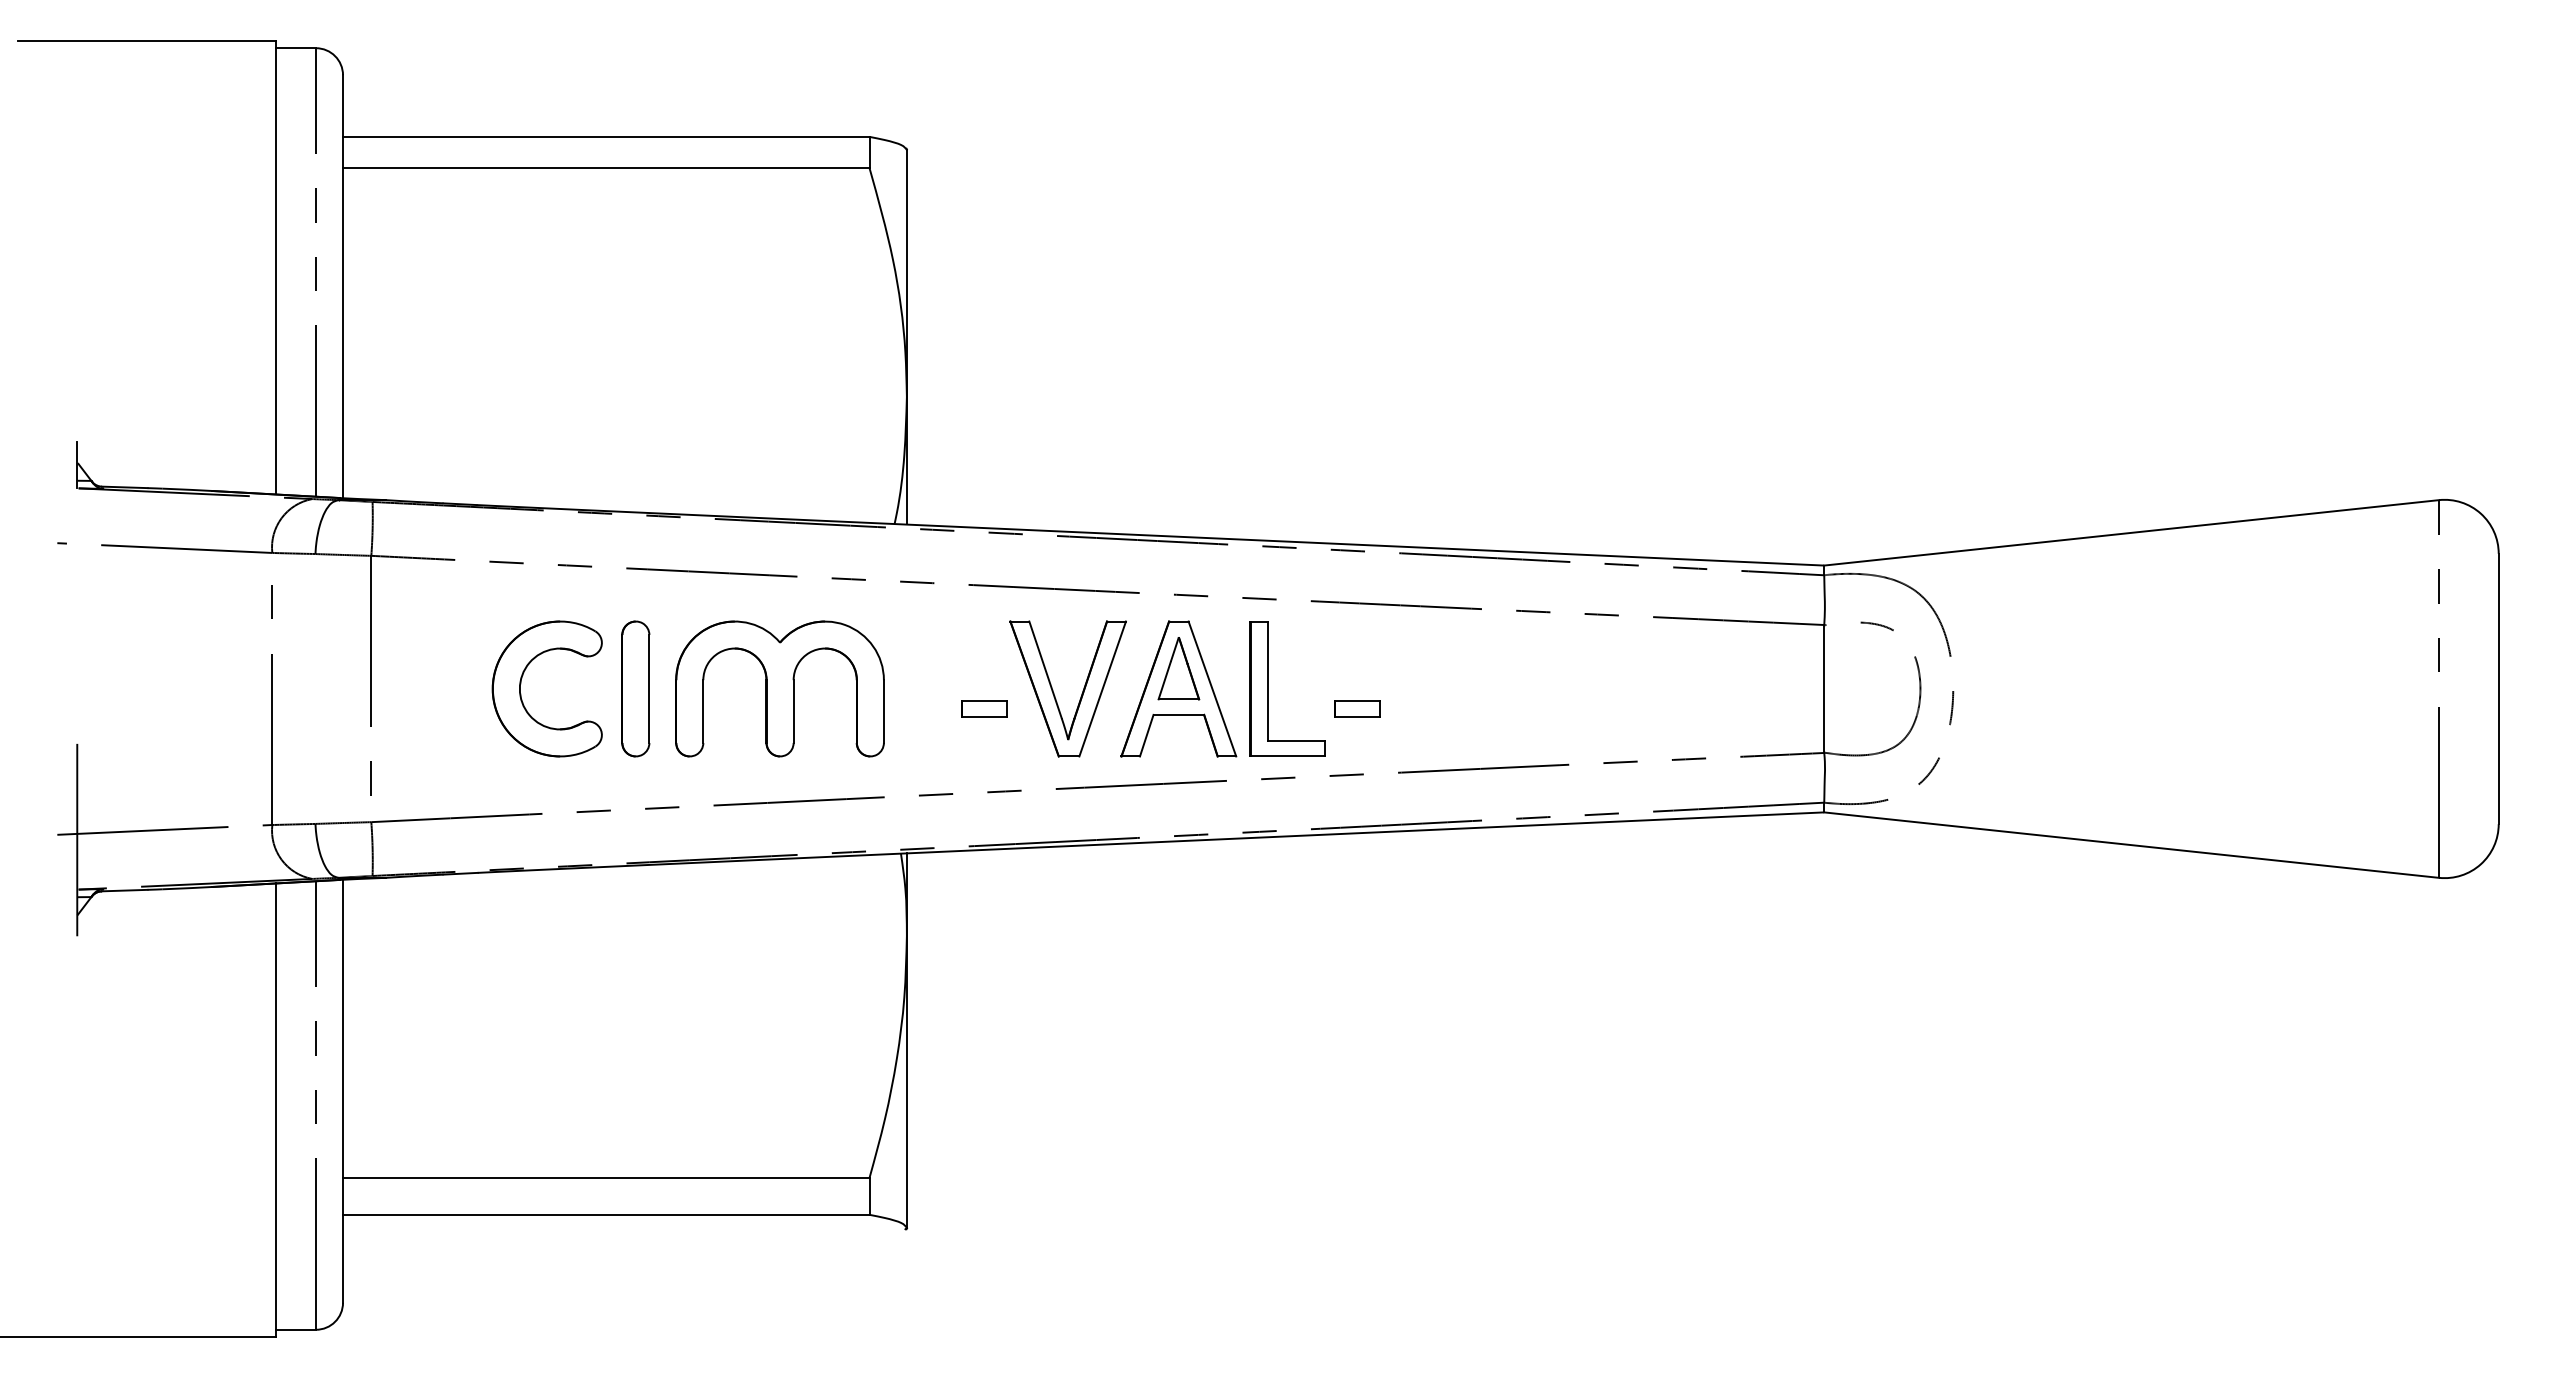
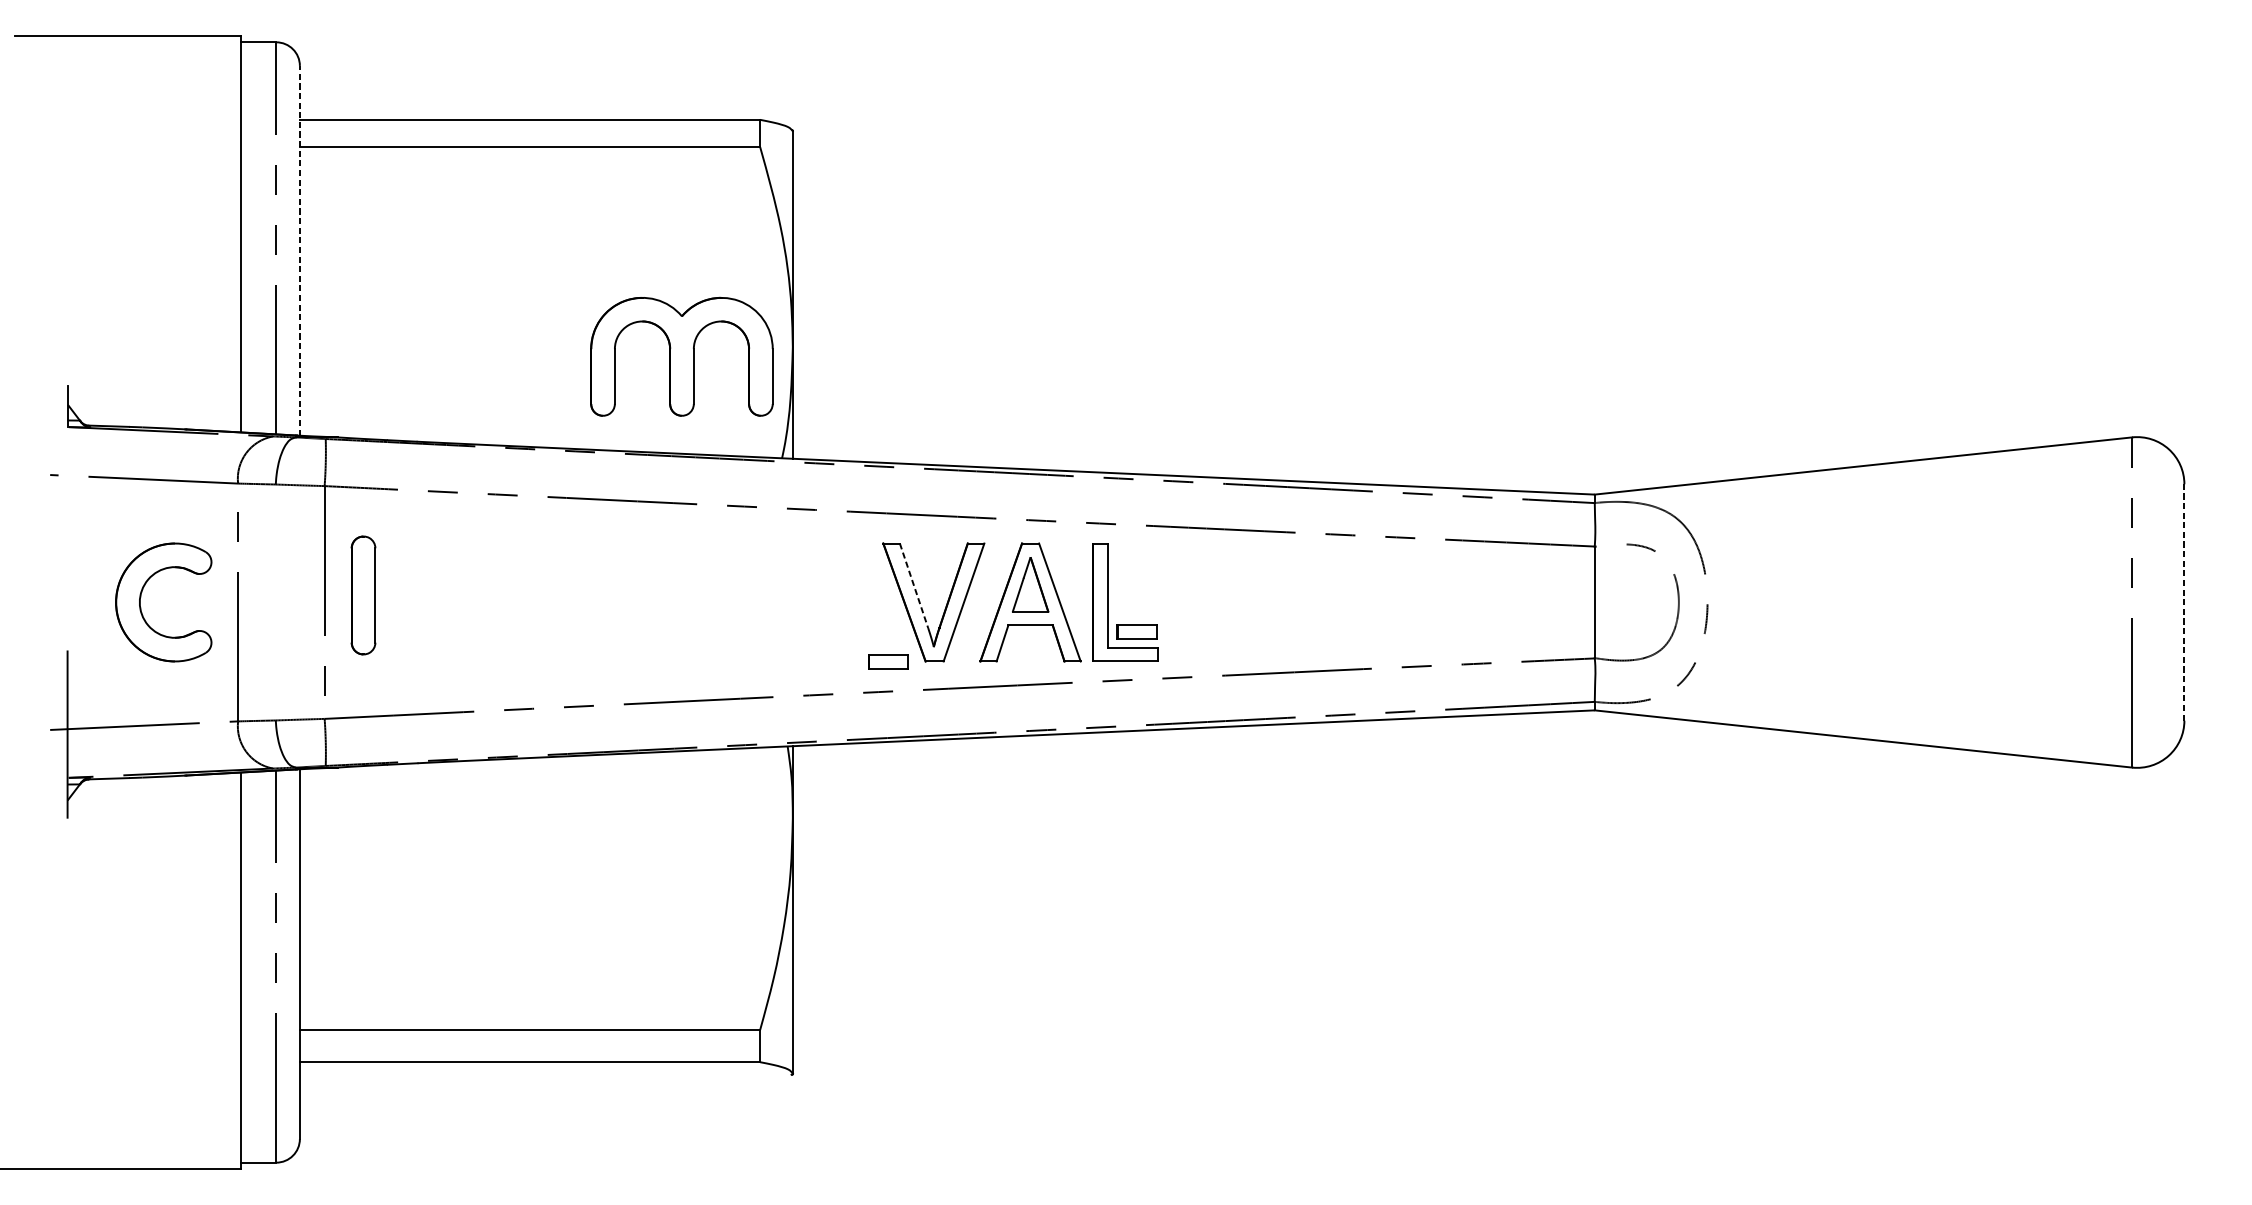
line: (343, 286) -> (300, 250), solid -> dashed
line: (1045, 669) -> (914, 585), solid -> dashed
part: (521, 684) -> (141, 598), moved
part: (635, 688) -> (363, 595), moved
part: (779, 688) -> (681, 356), moved
line: (2498, 688) -> (2184, 602), solid -> dashed
part: (984, 708) -> (888, 661), moved
part: (1357, 708) -> (1136, 631), moved

